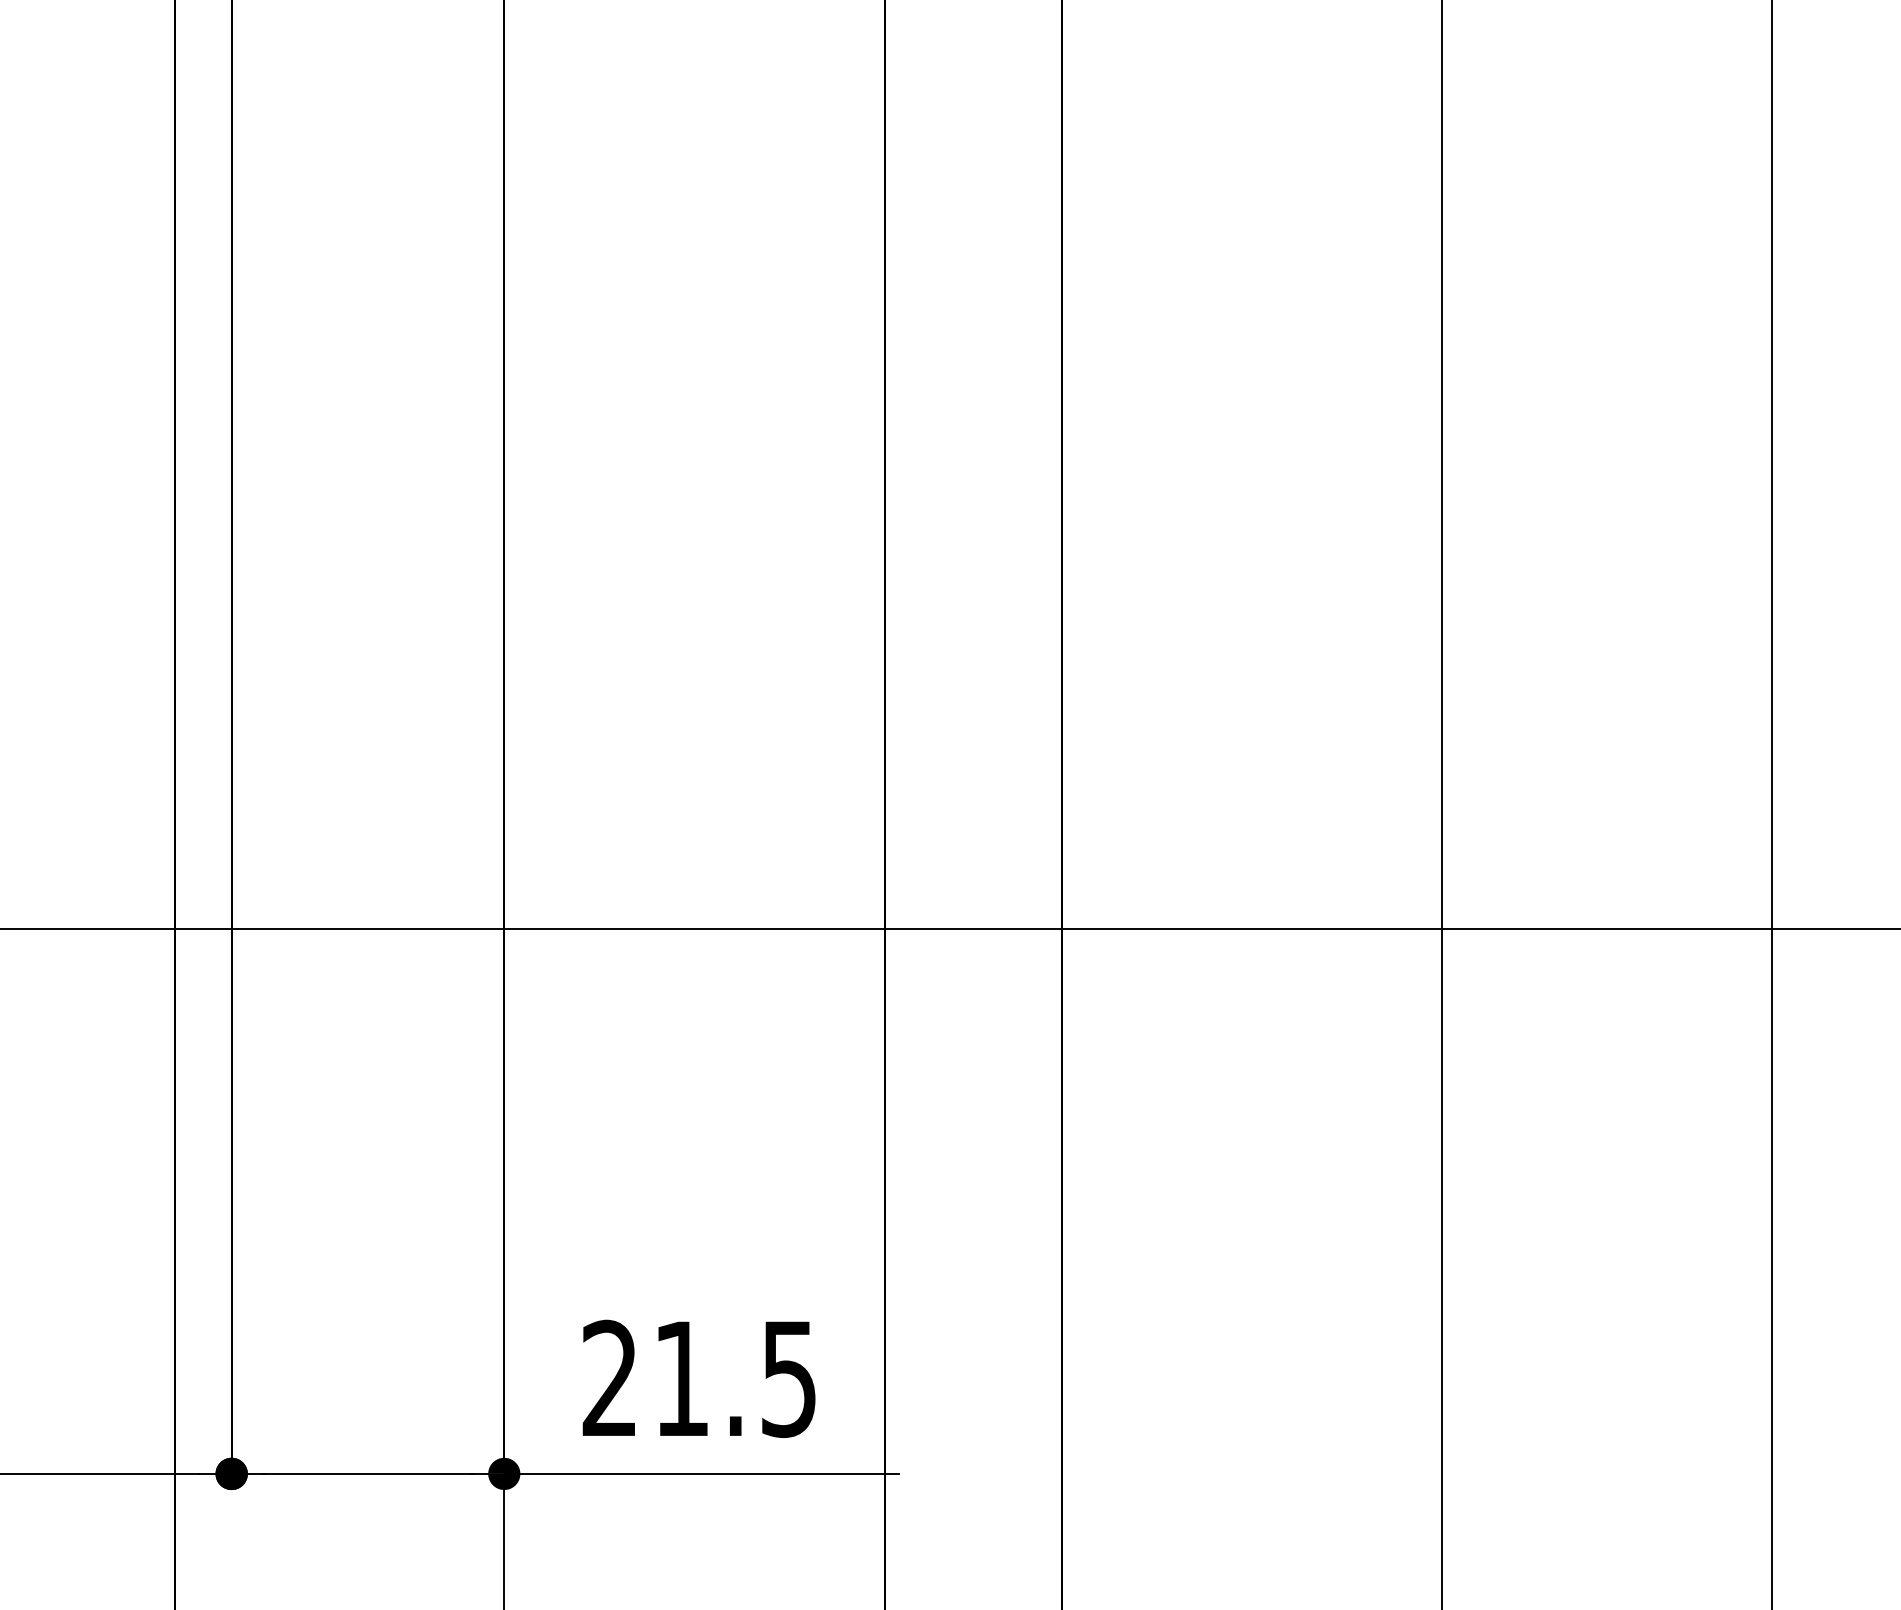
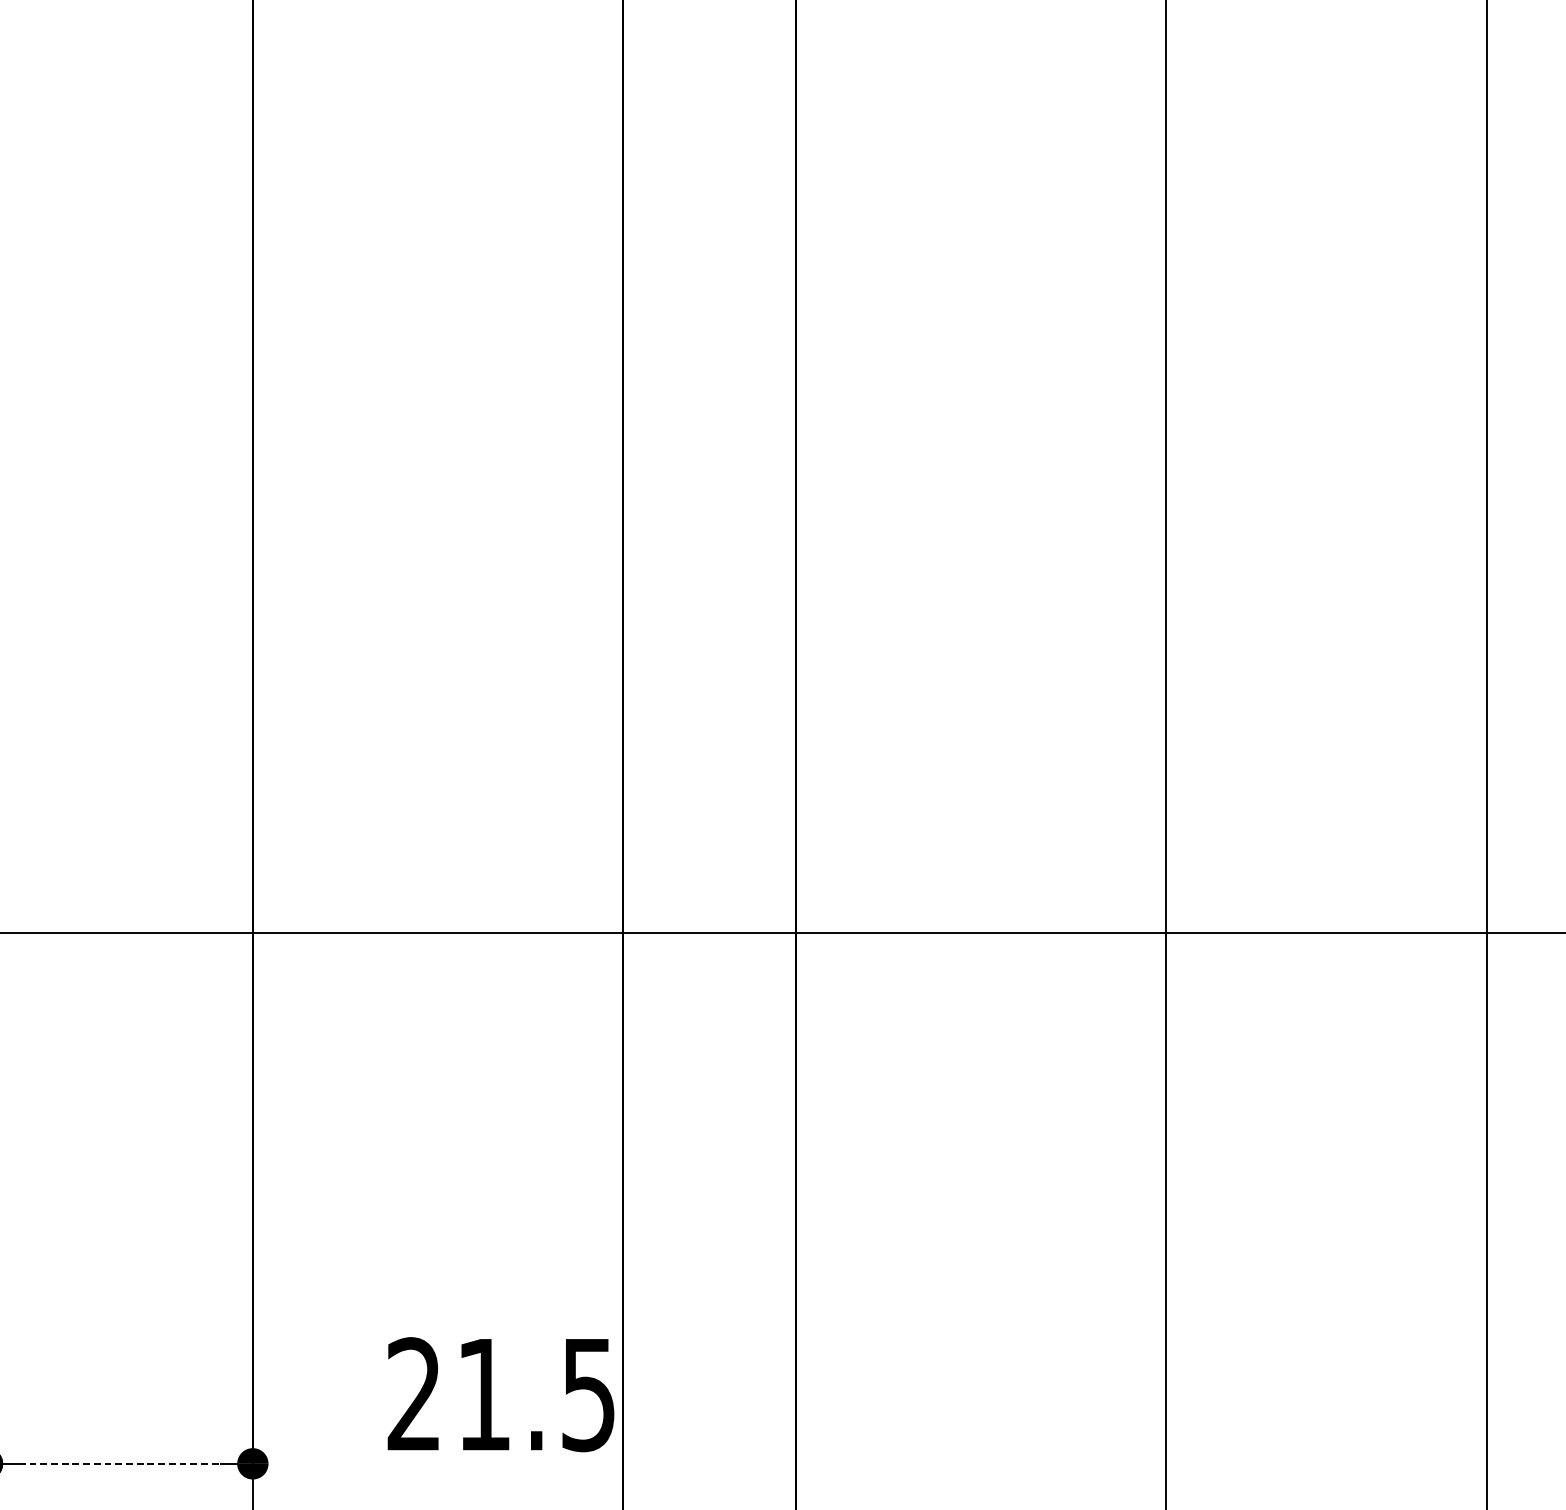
text: (698, 1378) -> (500, 1394), moved
line: (367, 1473) -> (119, 1463), solid -> dashed
line: (701, 1473) -> (444, 1463), removed

